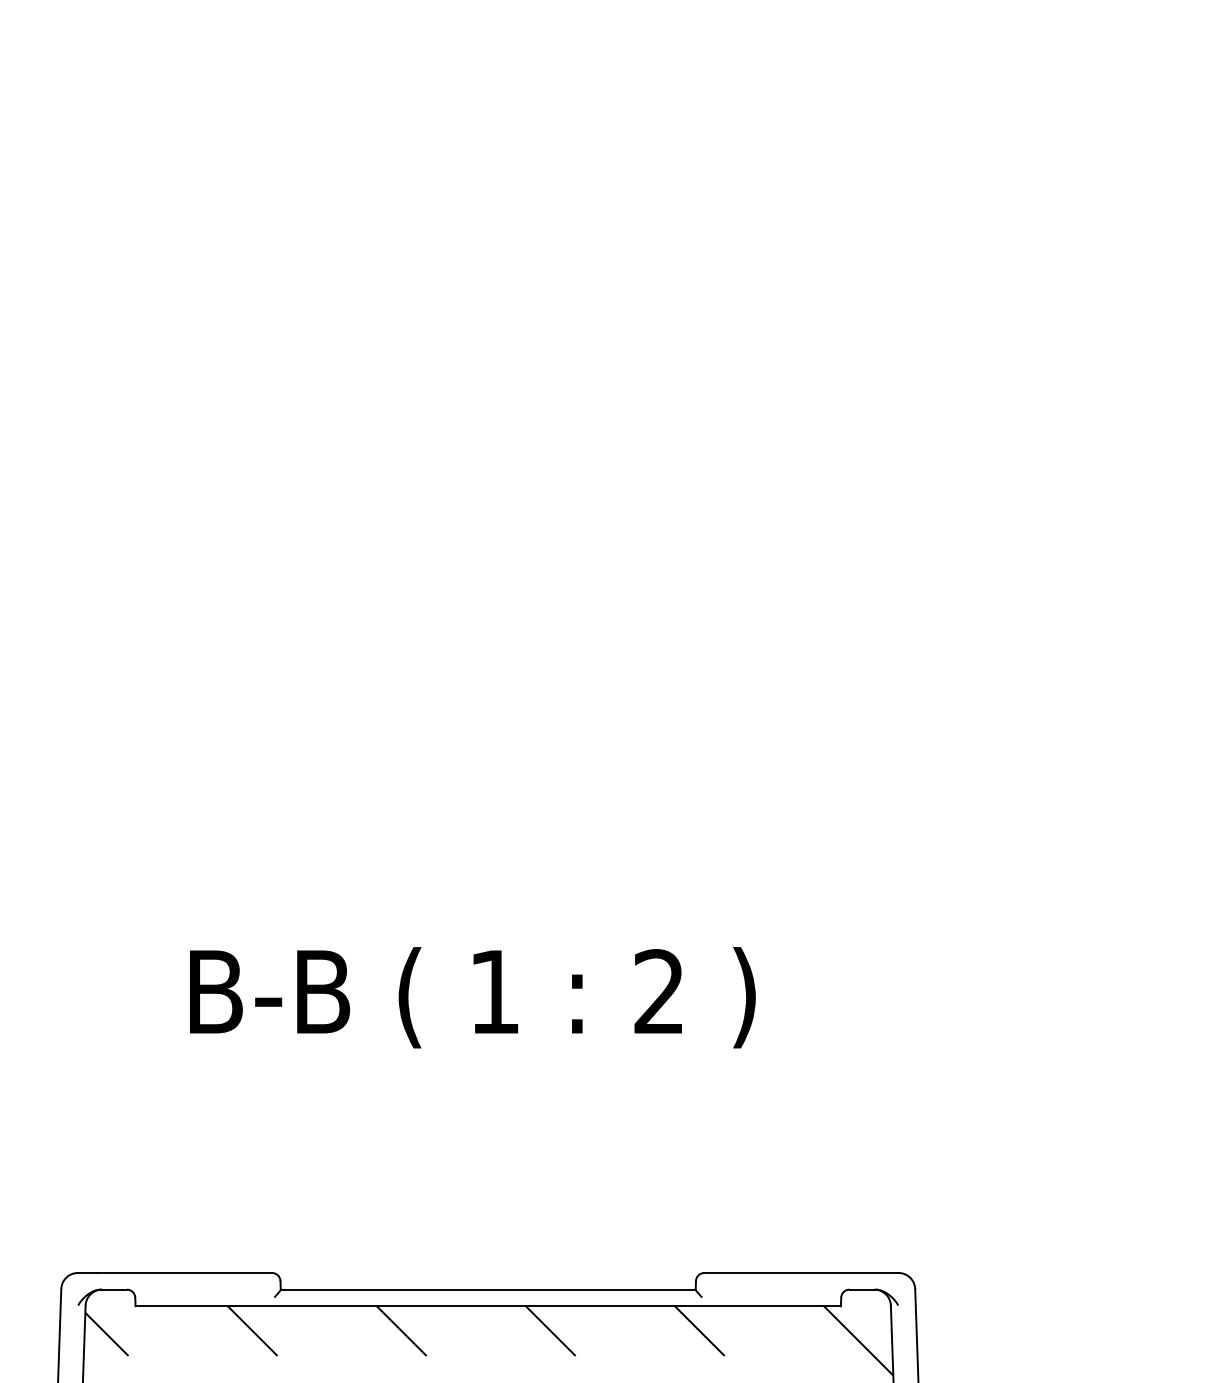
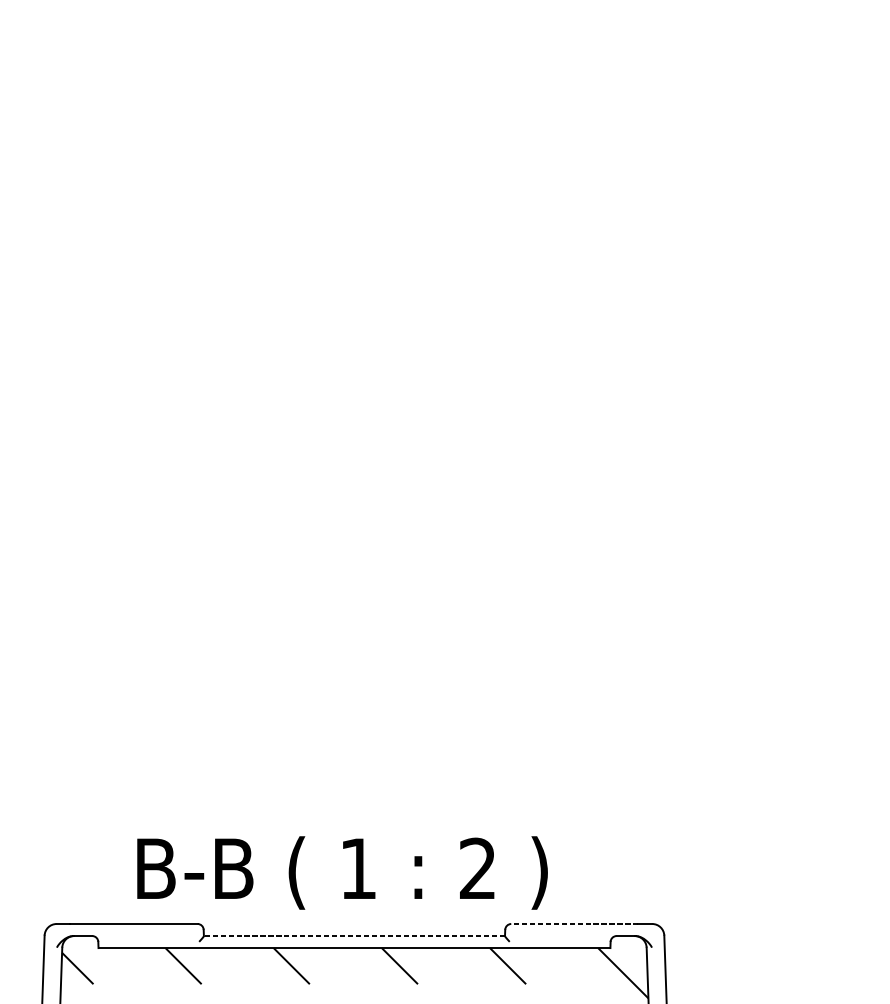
text: (472, 997) -> (342, 872), moved
line: (791, 1273) -> (574, 924), solid -> dashed
line: (487, 1289) -> (353, 935), solid -> dashed

